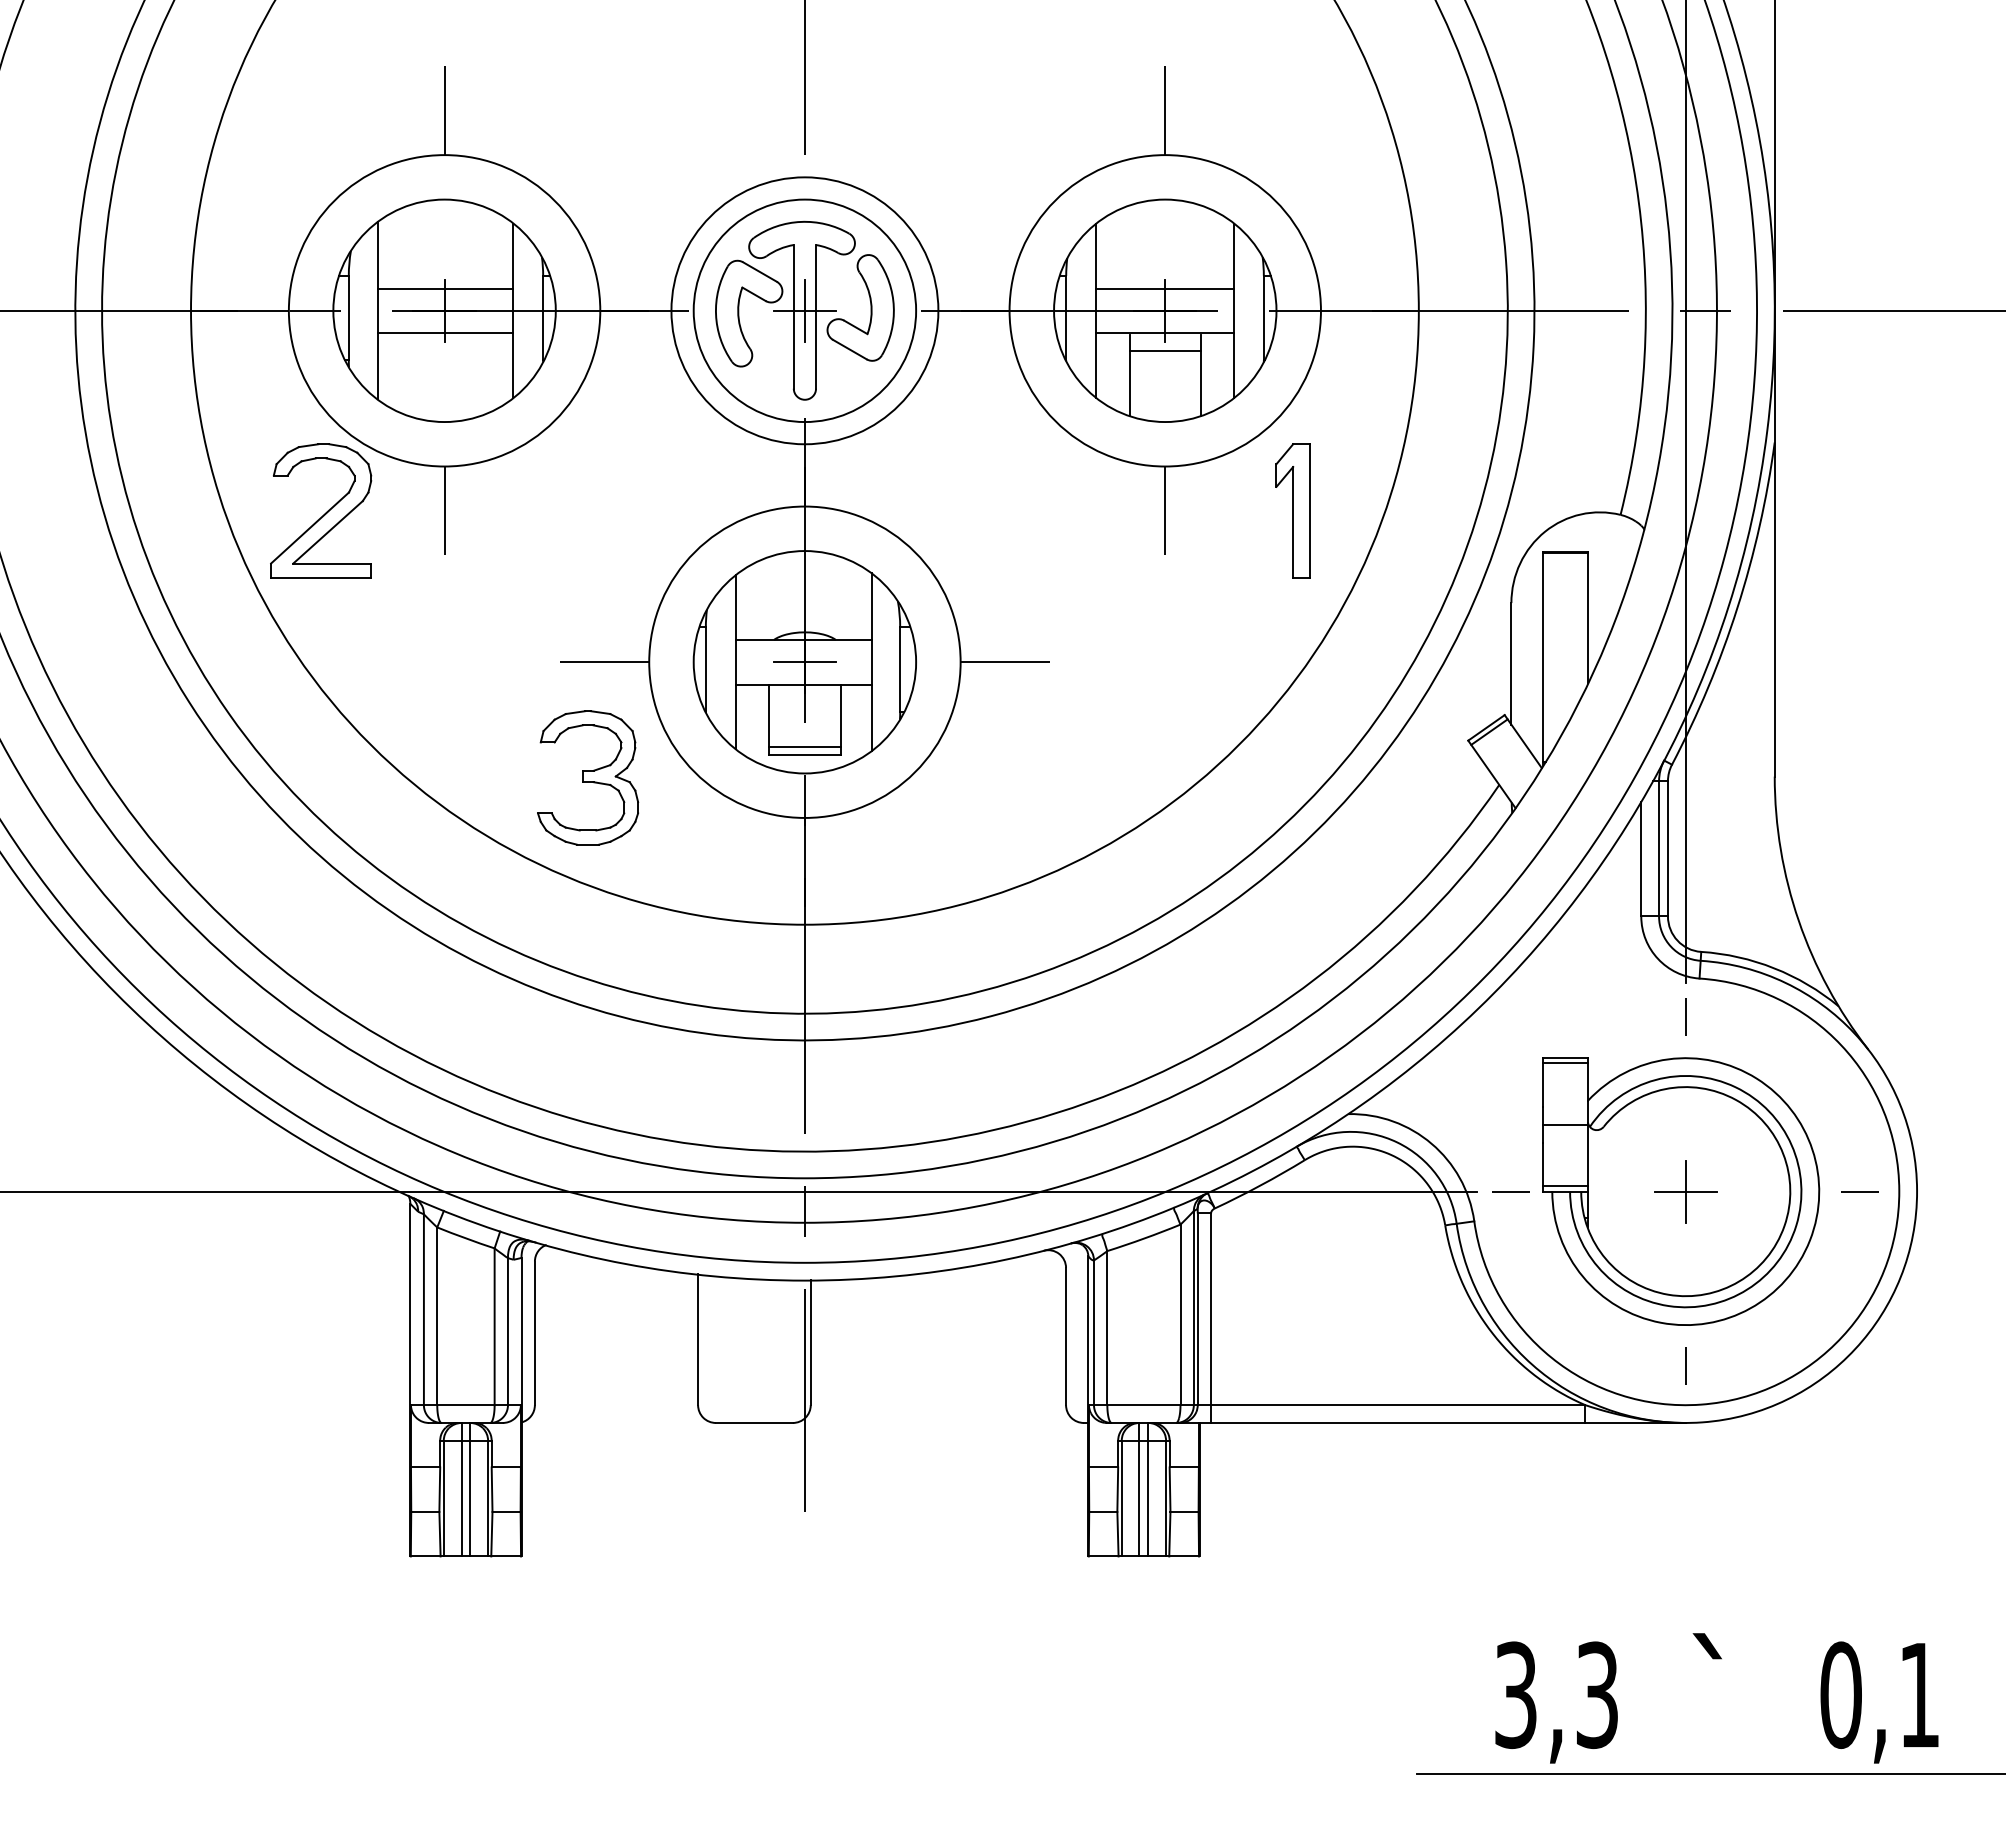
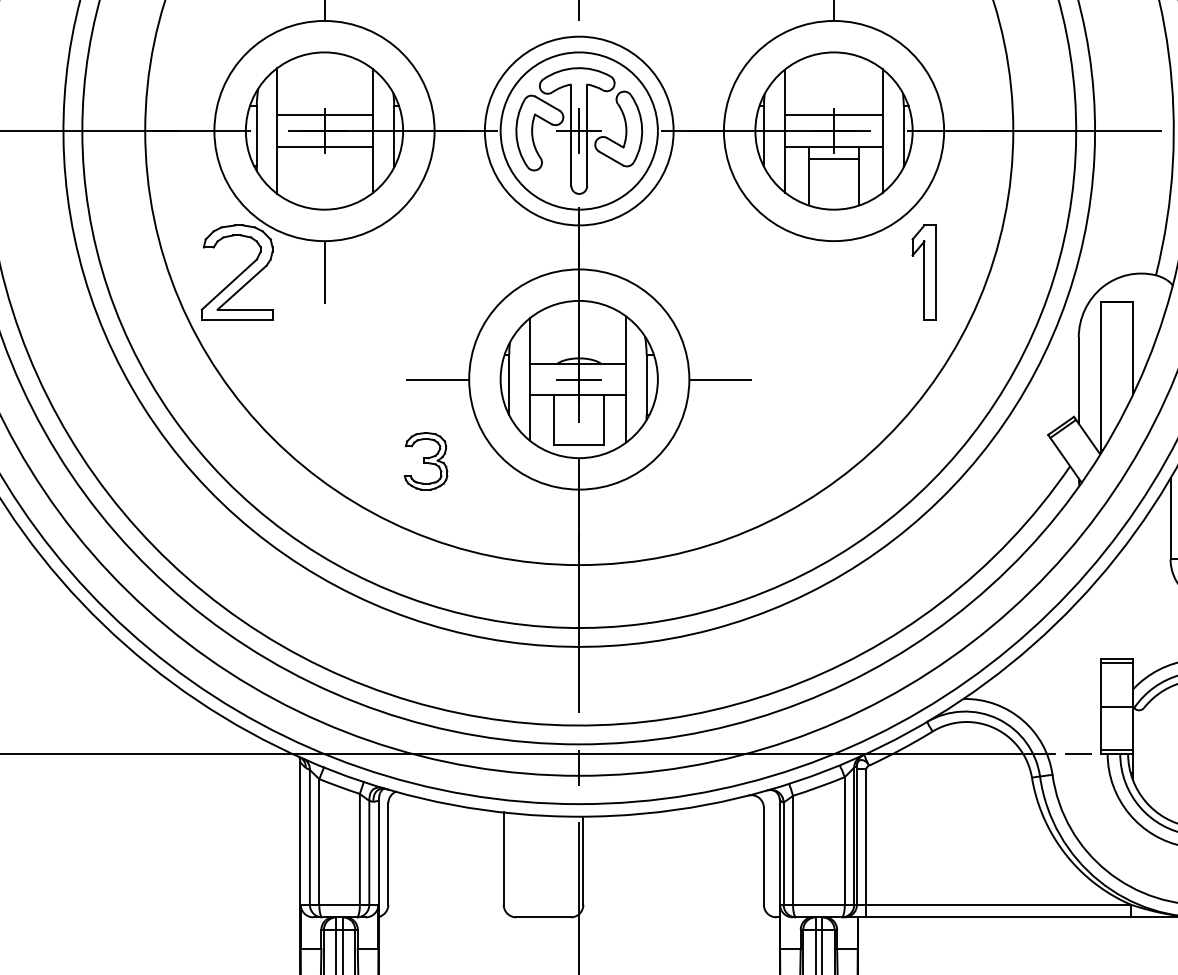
line: (1165, 510) -> (834, 272), removed
line: (804, 746) -> (578, 439), removed
part: (588, 777) -> (426, 461), size x0.6

